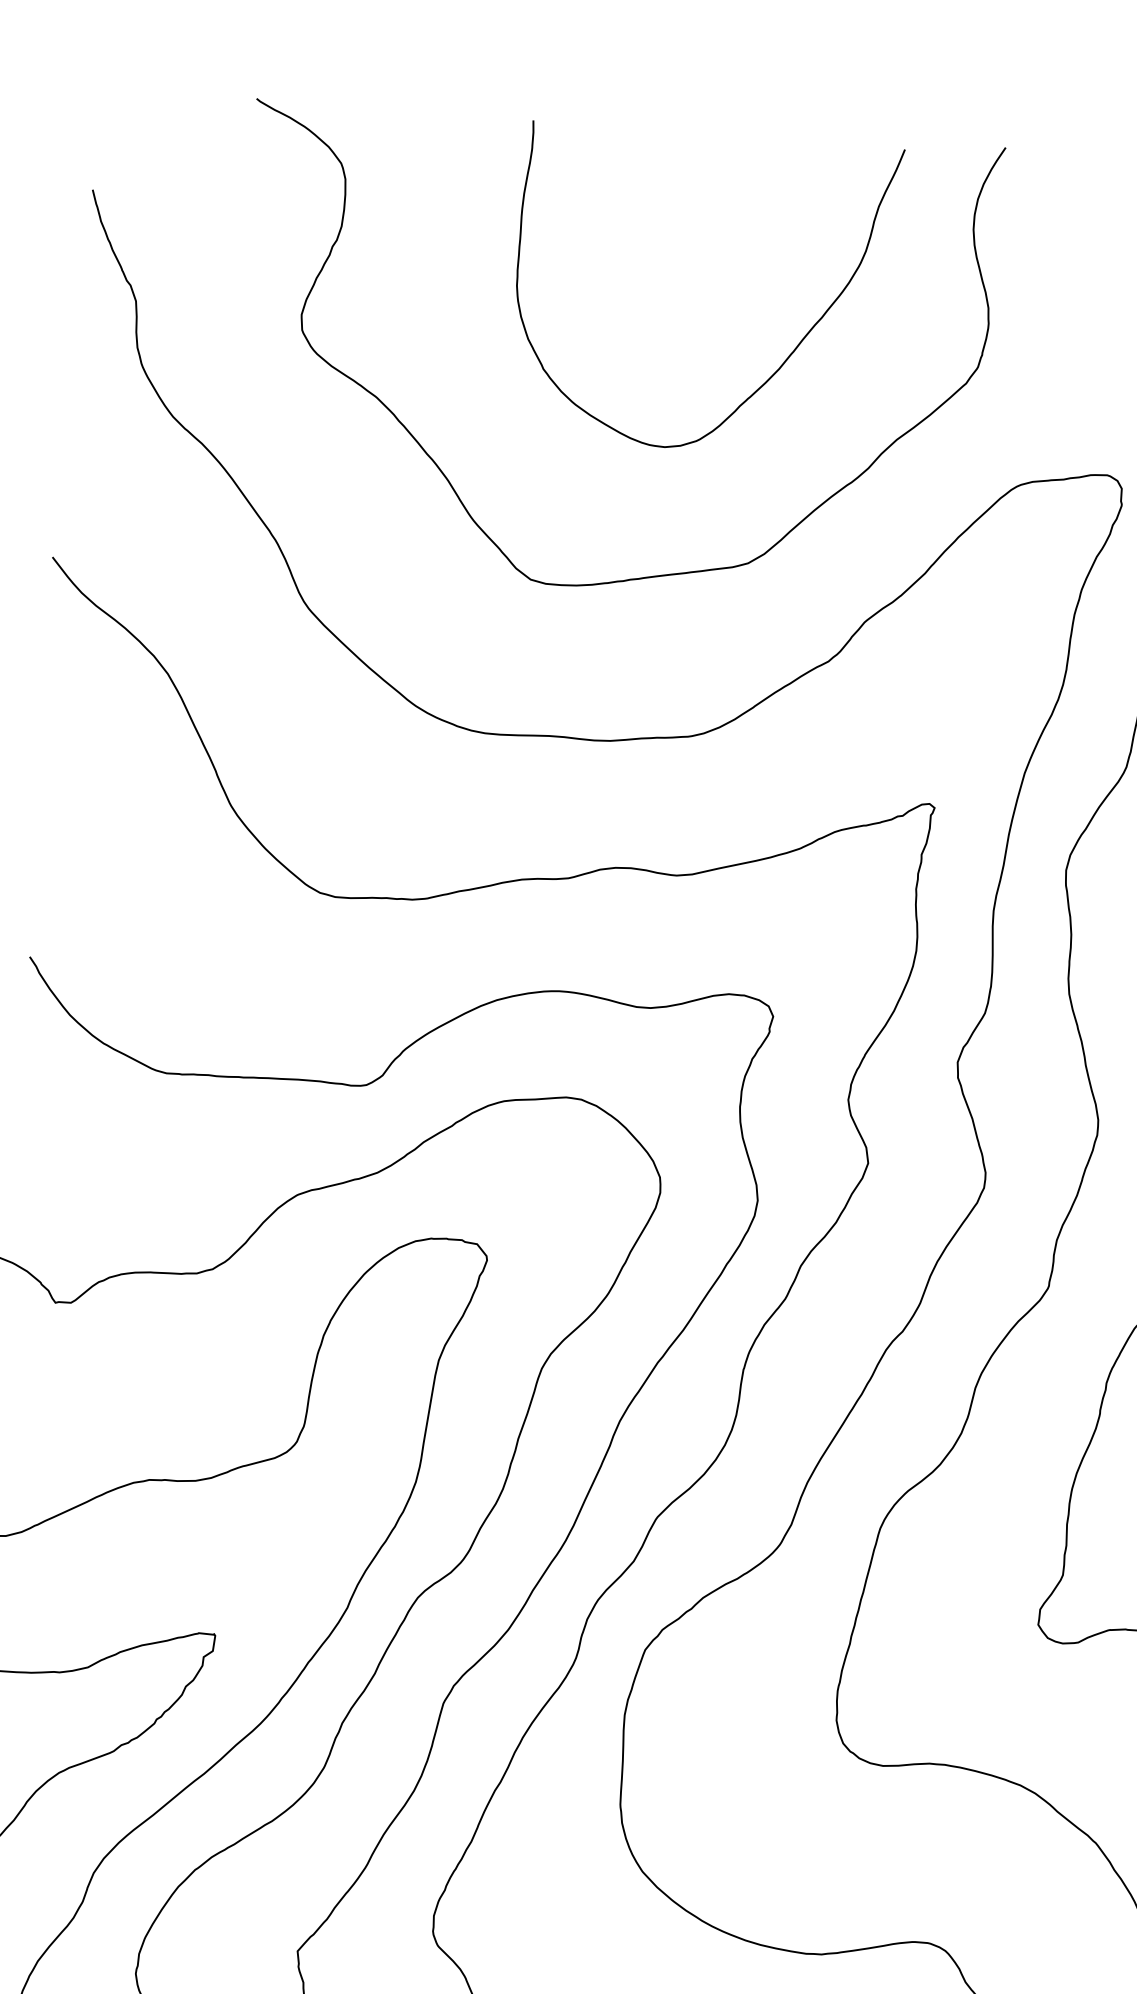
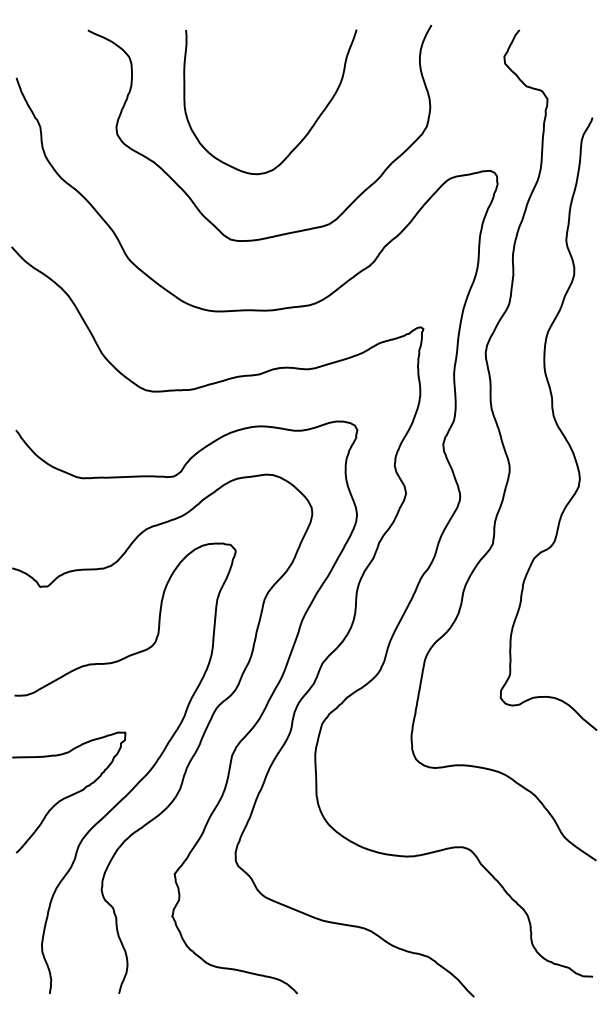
curve: (787, 354) -> (310, 127), moved

